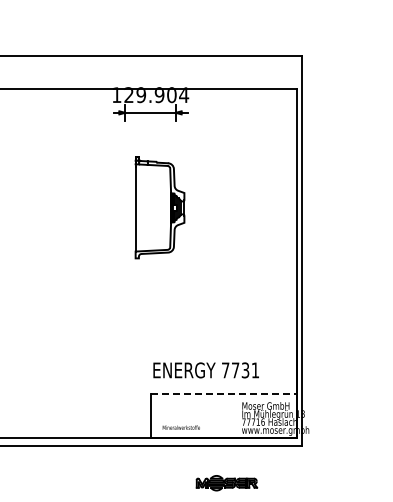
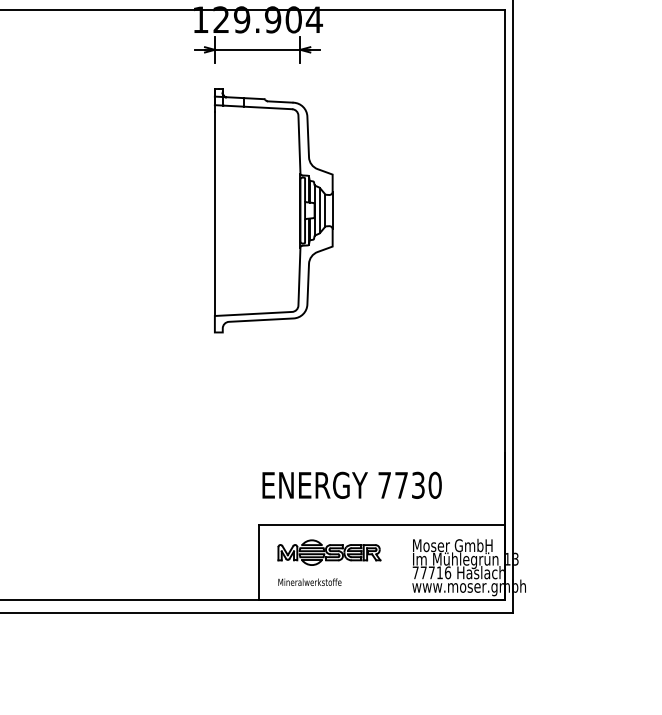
part: (159, 207) -> (272, 209), size x1.43
text: (255, 370) -> (435, 485), 7731 -> 7730
line: (224, 394) -> (382, 526), dashed -> solid
part: (226, 483) -> (328, 553), moved

